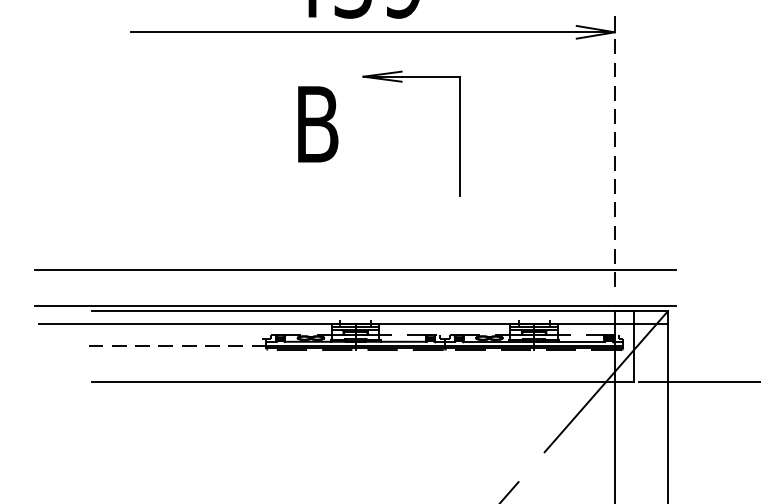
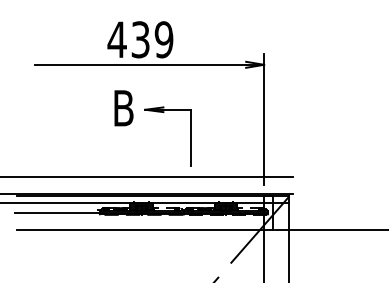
part: (458, 133) -> (190, 136), moved
line: (615, 148) -> (264, 119), dashed -> solid
line: (175, 344) -> (56, 212), dashed -> solid

